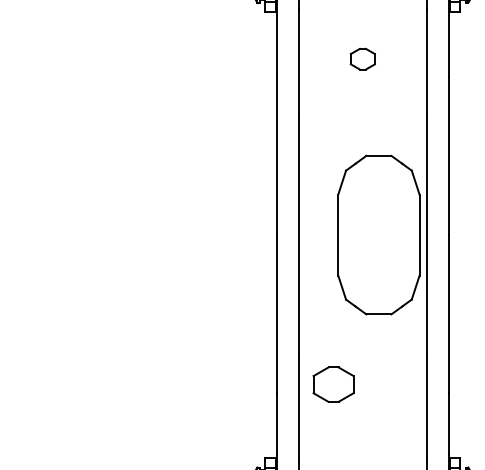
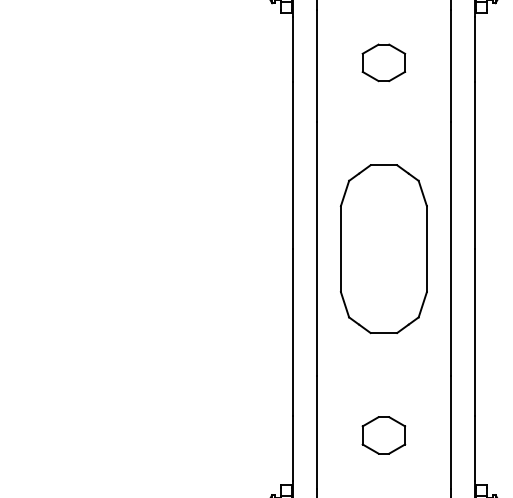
part: (362, 58) -> (383, 62), size x1.67
part: (378, 235) -> (383, 249), moved
part: (333, 384) -> (383, 435), moved

